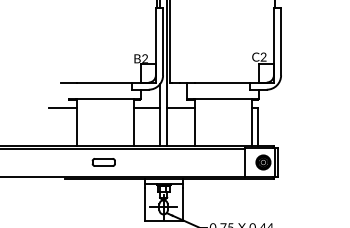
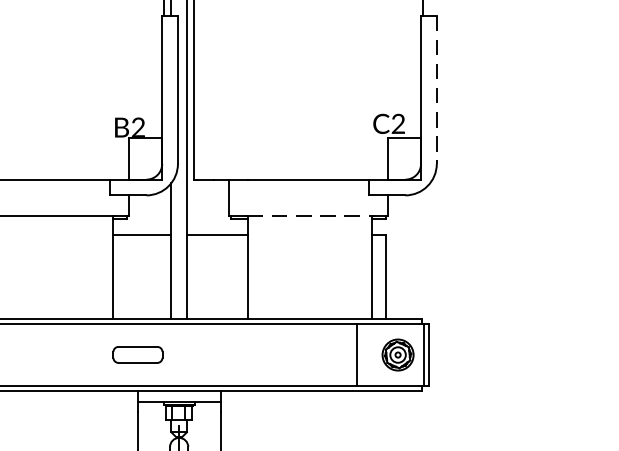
line: (281, 41) -> (437, 89), solid -> dashed
line: (223, 99) -> (310, 216), solid -> dashed
part: (103, 162) -> (137, 355), moved

